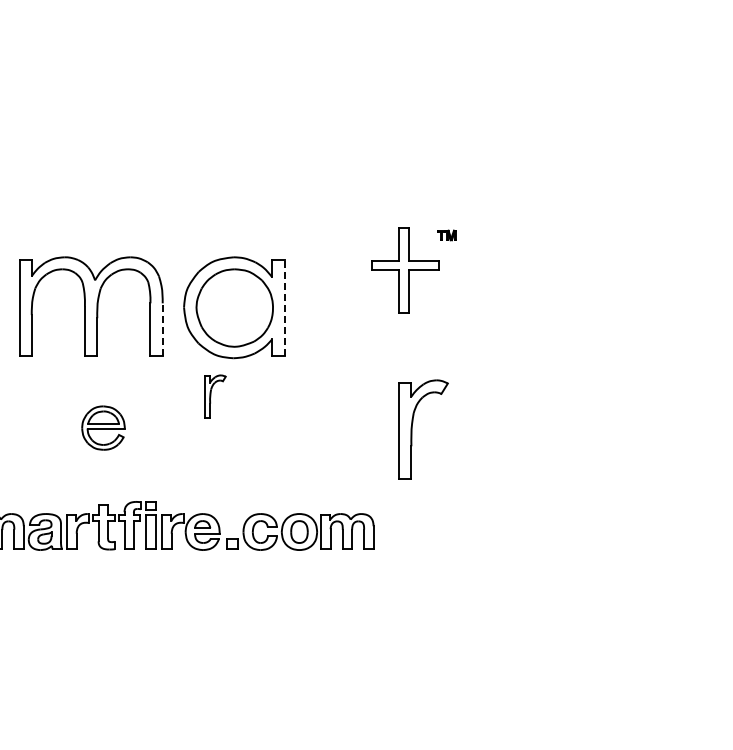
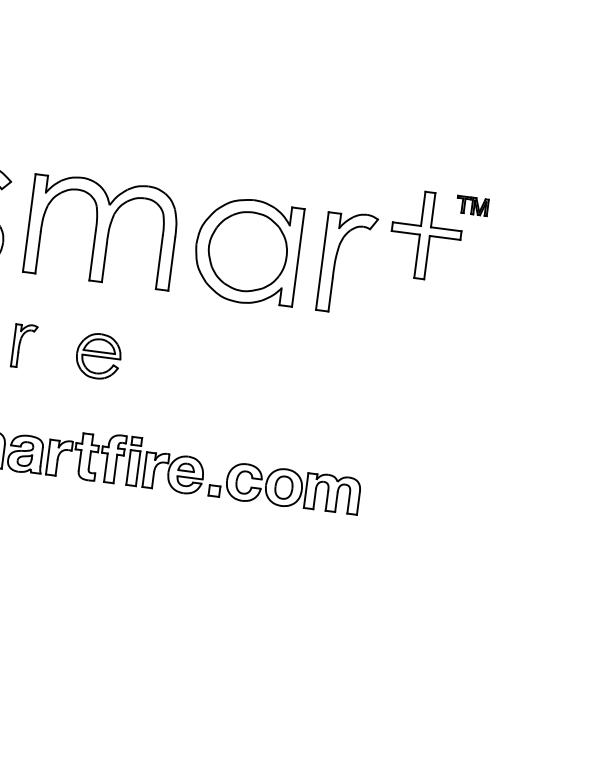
part: (446, 235) -> (472, 205), size x1.67
line: (284, 307) -> (298, 257), dashed -> solid
line: (162, 329) -> (171, 263), dashed -> solid
part: (215, 396) -> (24, 346), moved
part: (412, 429) -> (336, 261), moved

